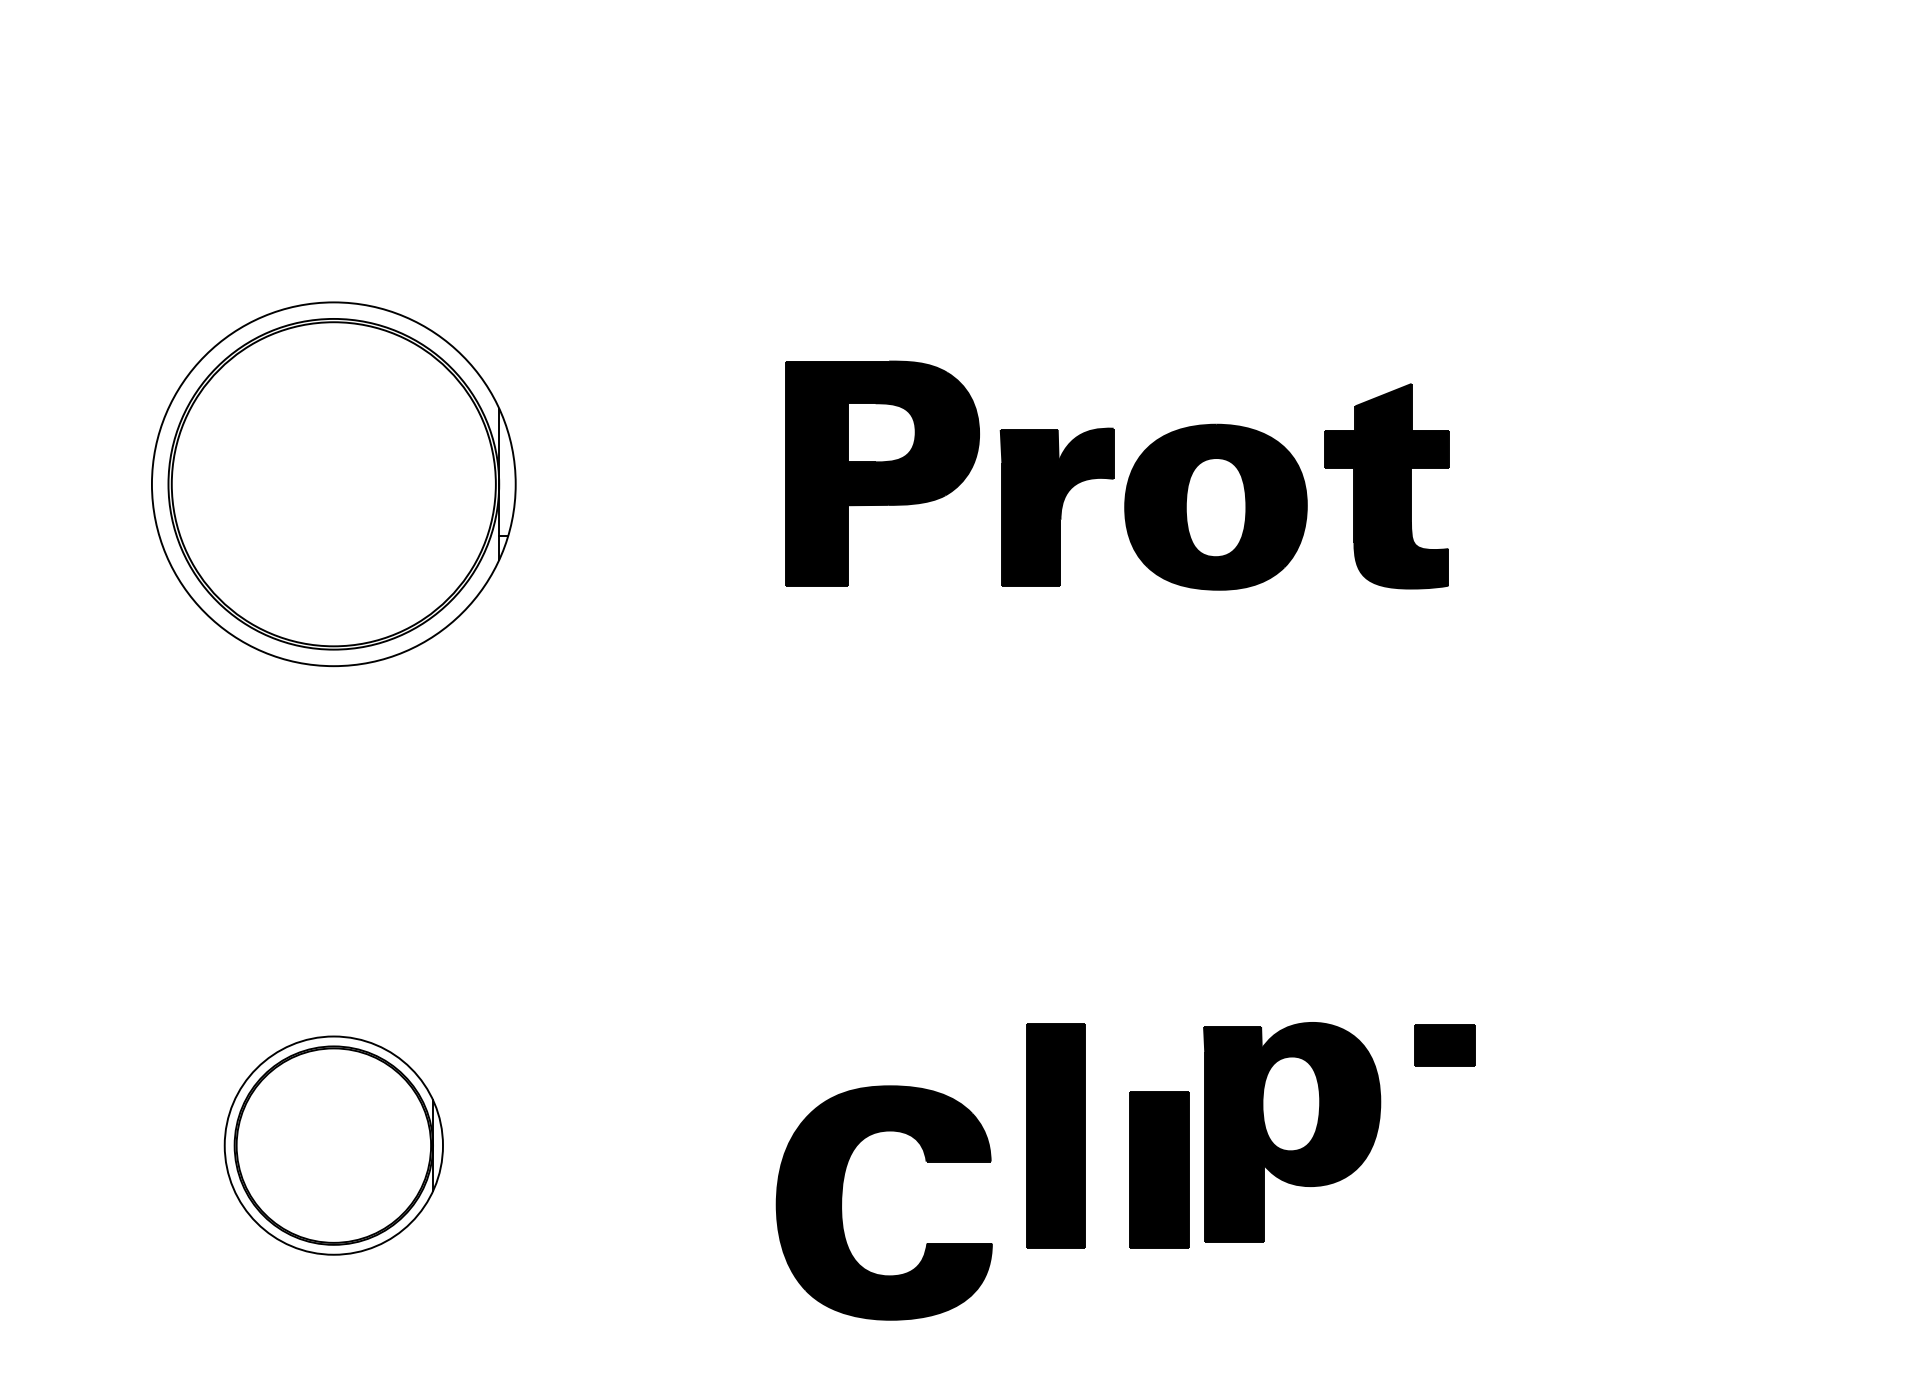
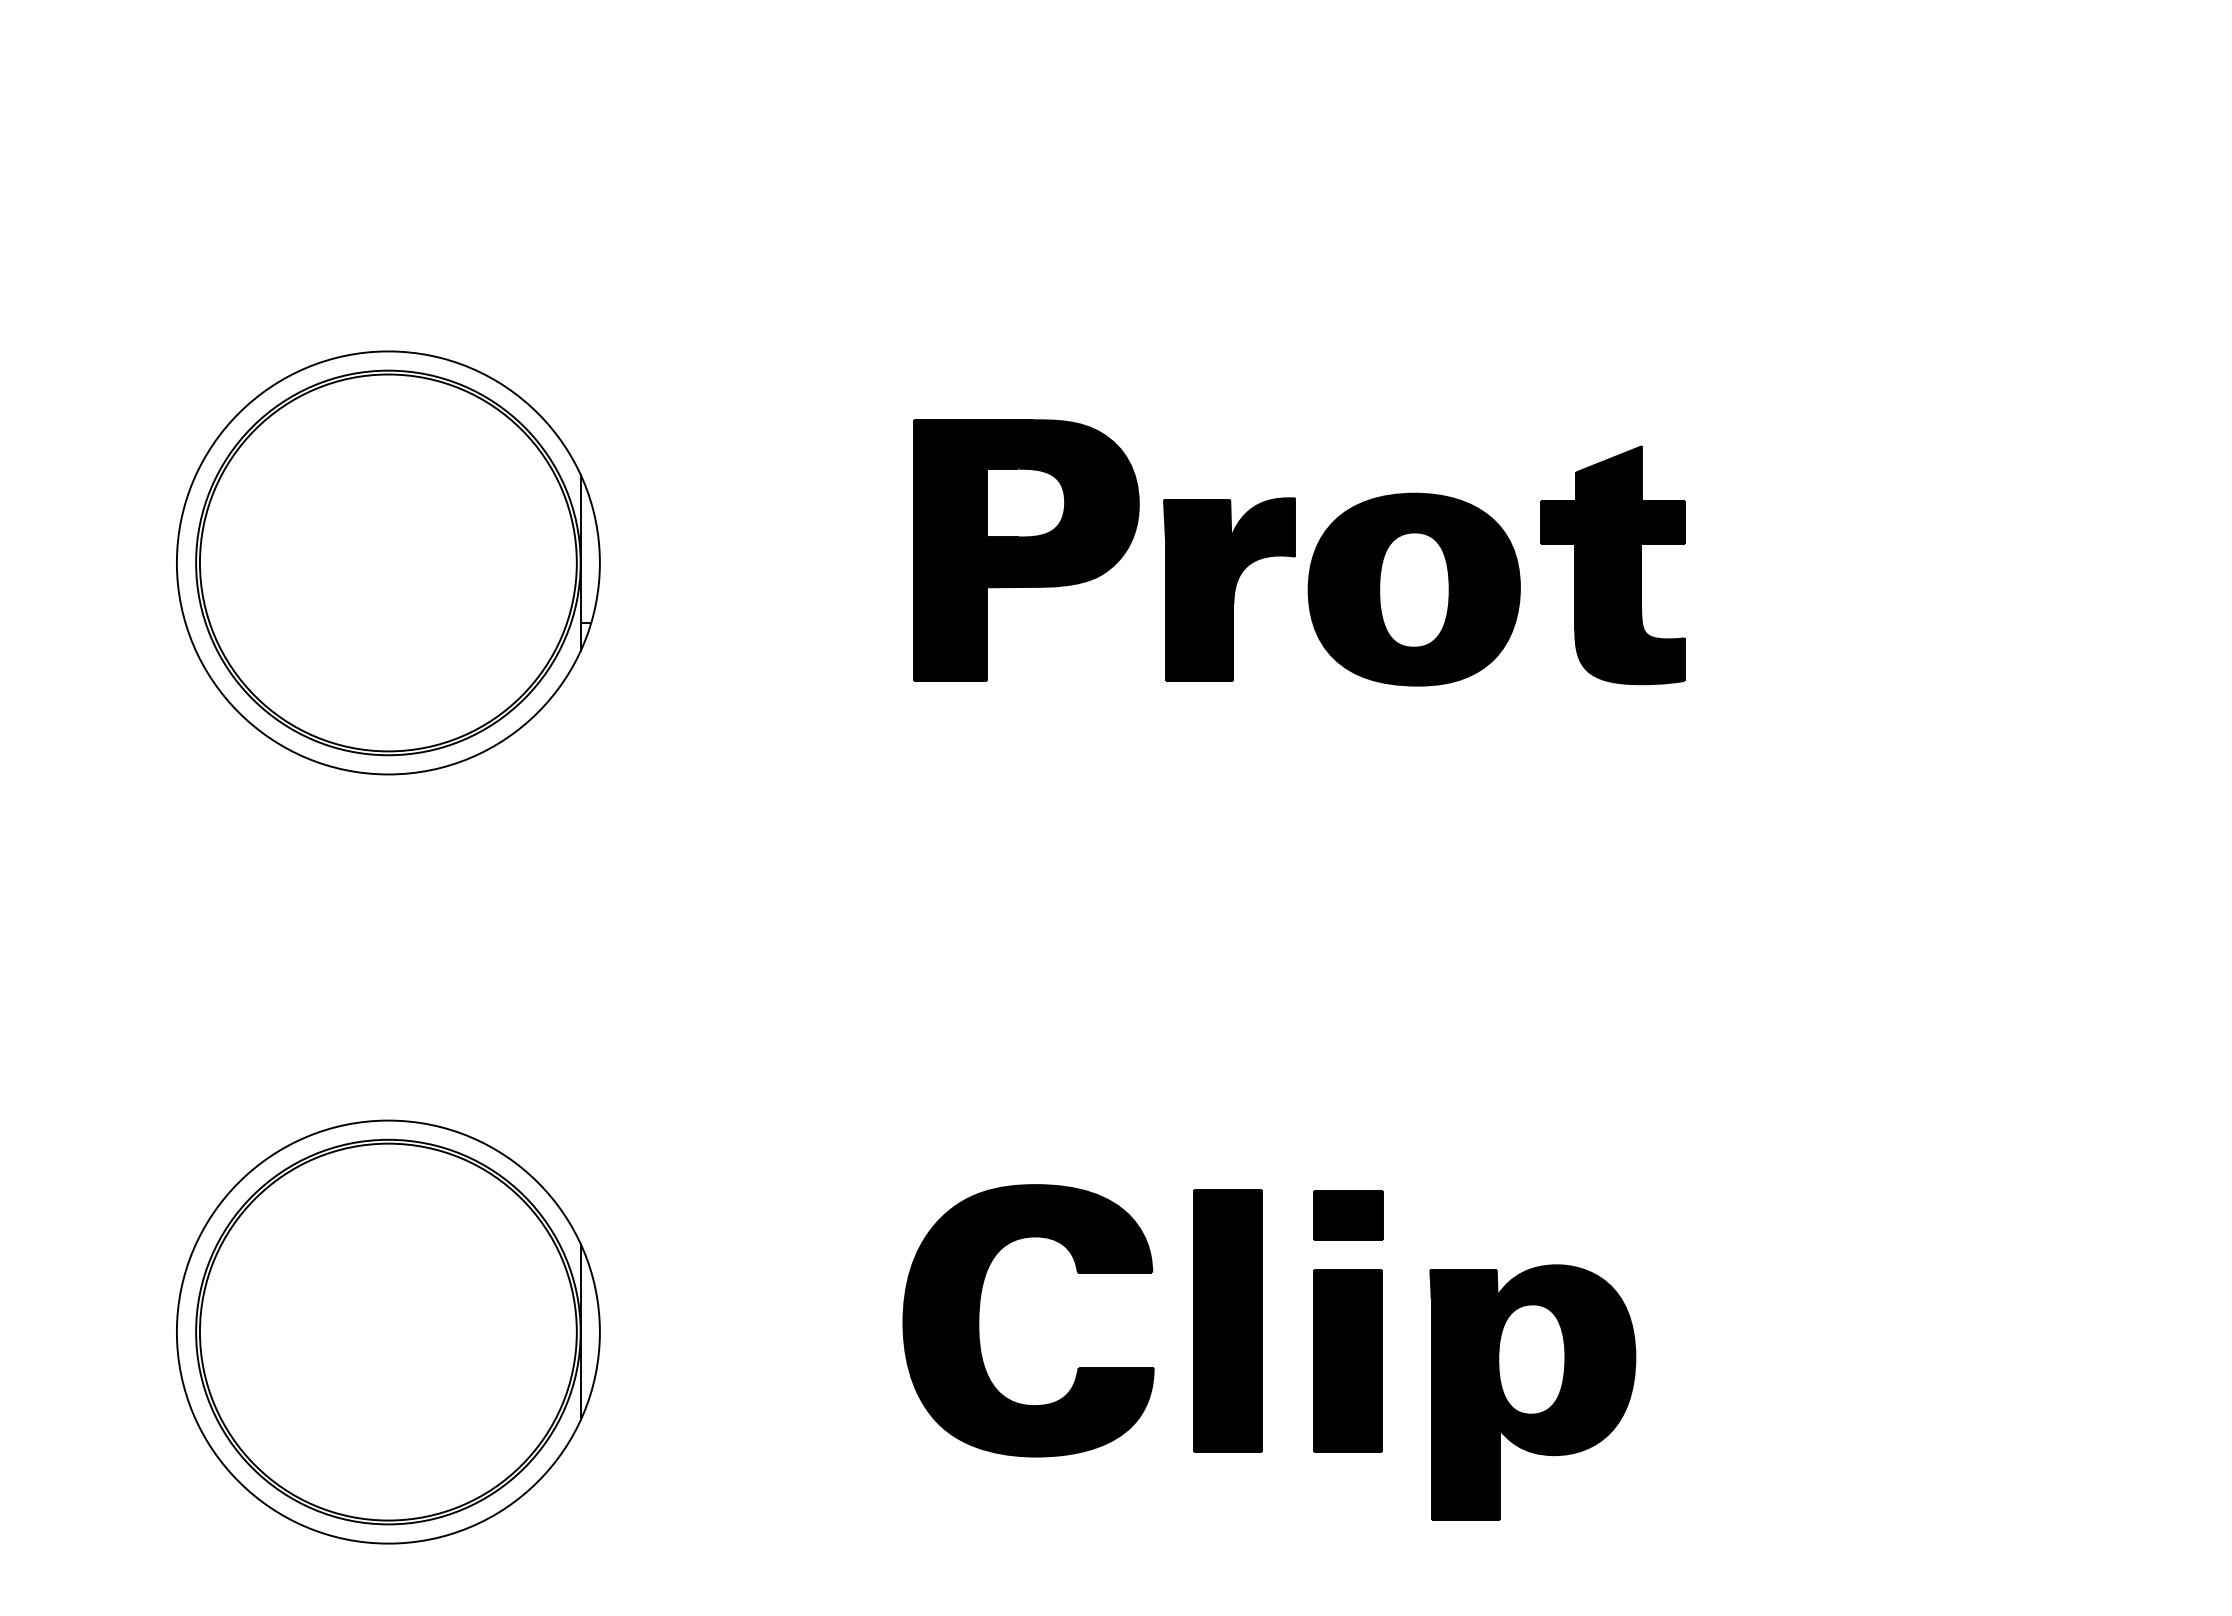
part: (1444, 1045) -> (1348, 1215), moved
part: (1291, 1132) -> (1532, 1392), moved
part: (333, 1145) -> (388, 1331), size x1.67
part: (842, 1202) -> (979, 1320), moved

